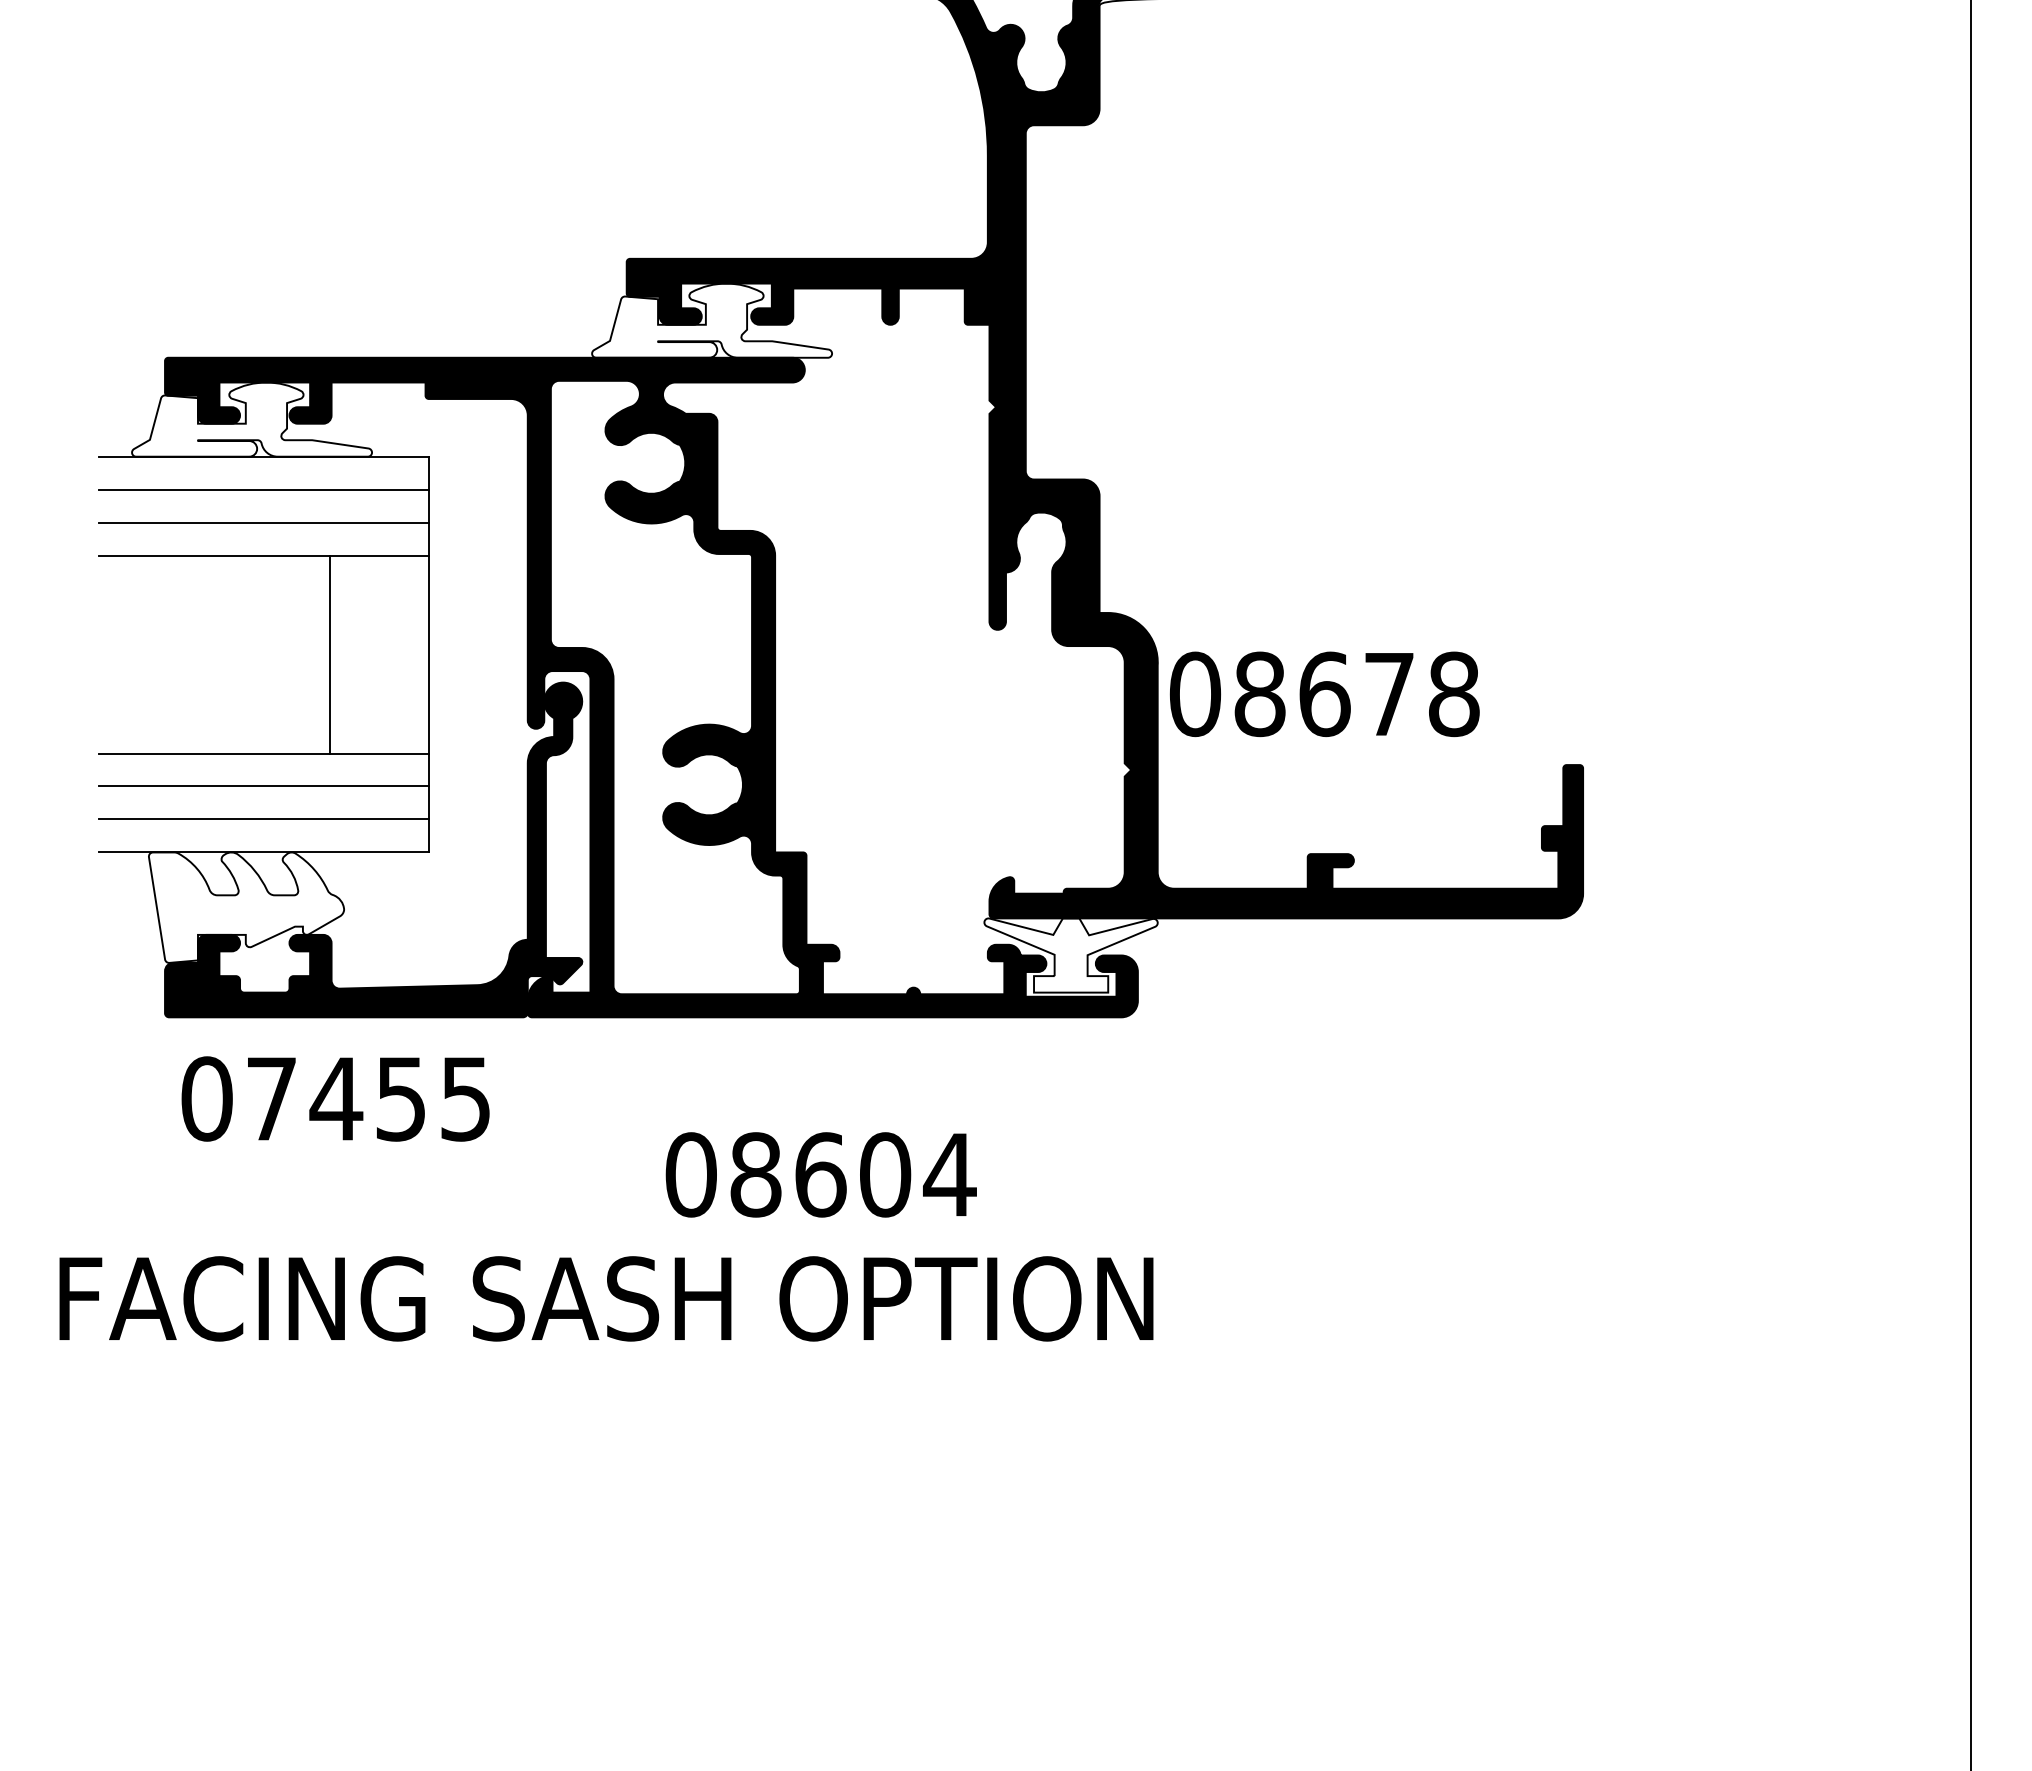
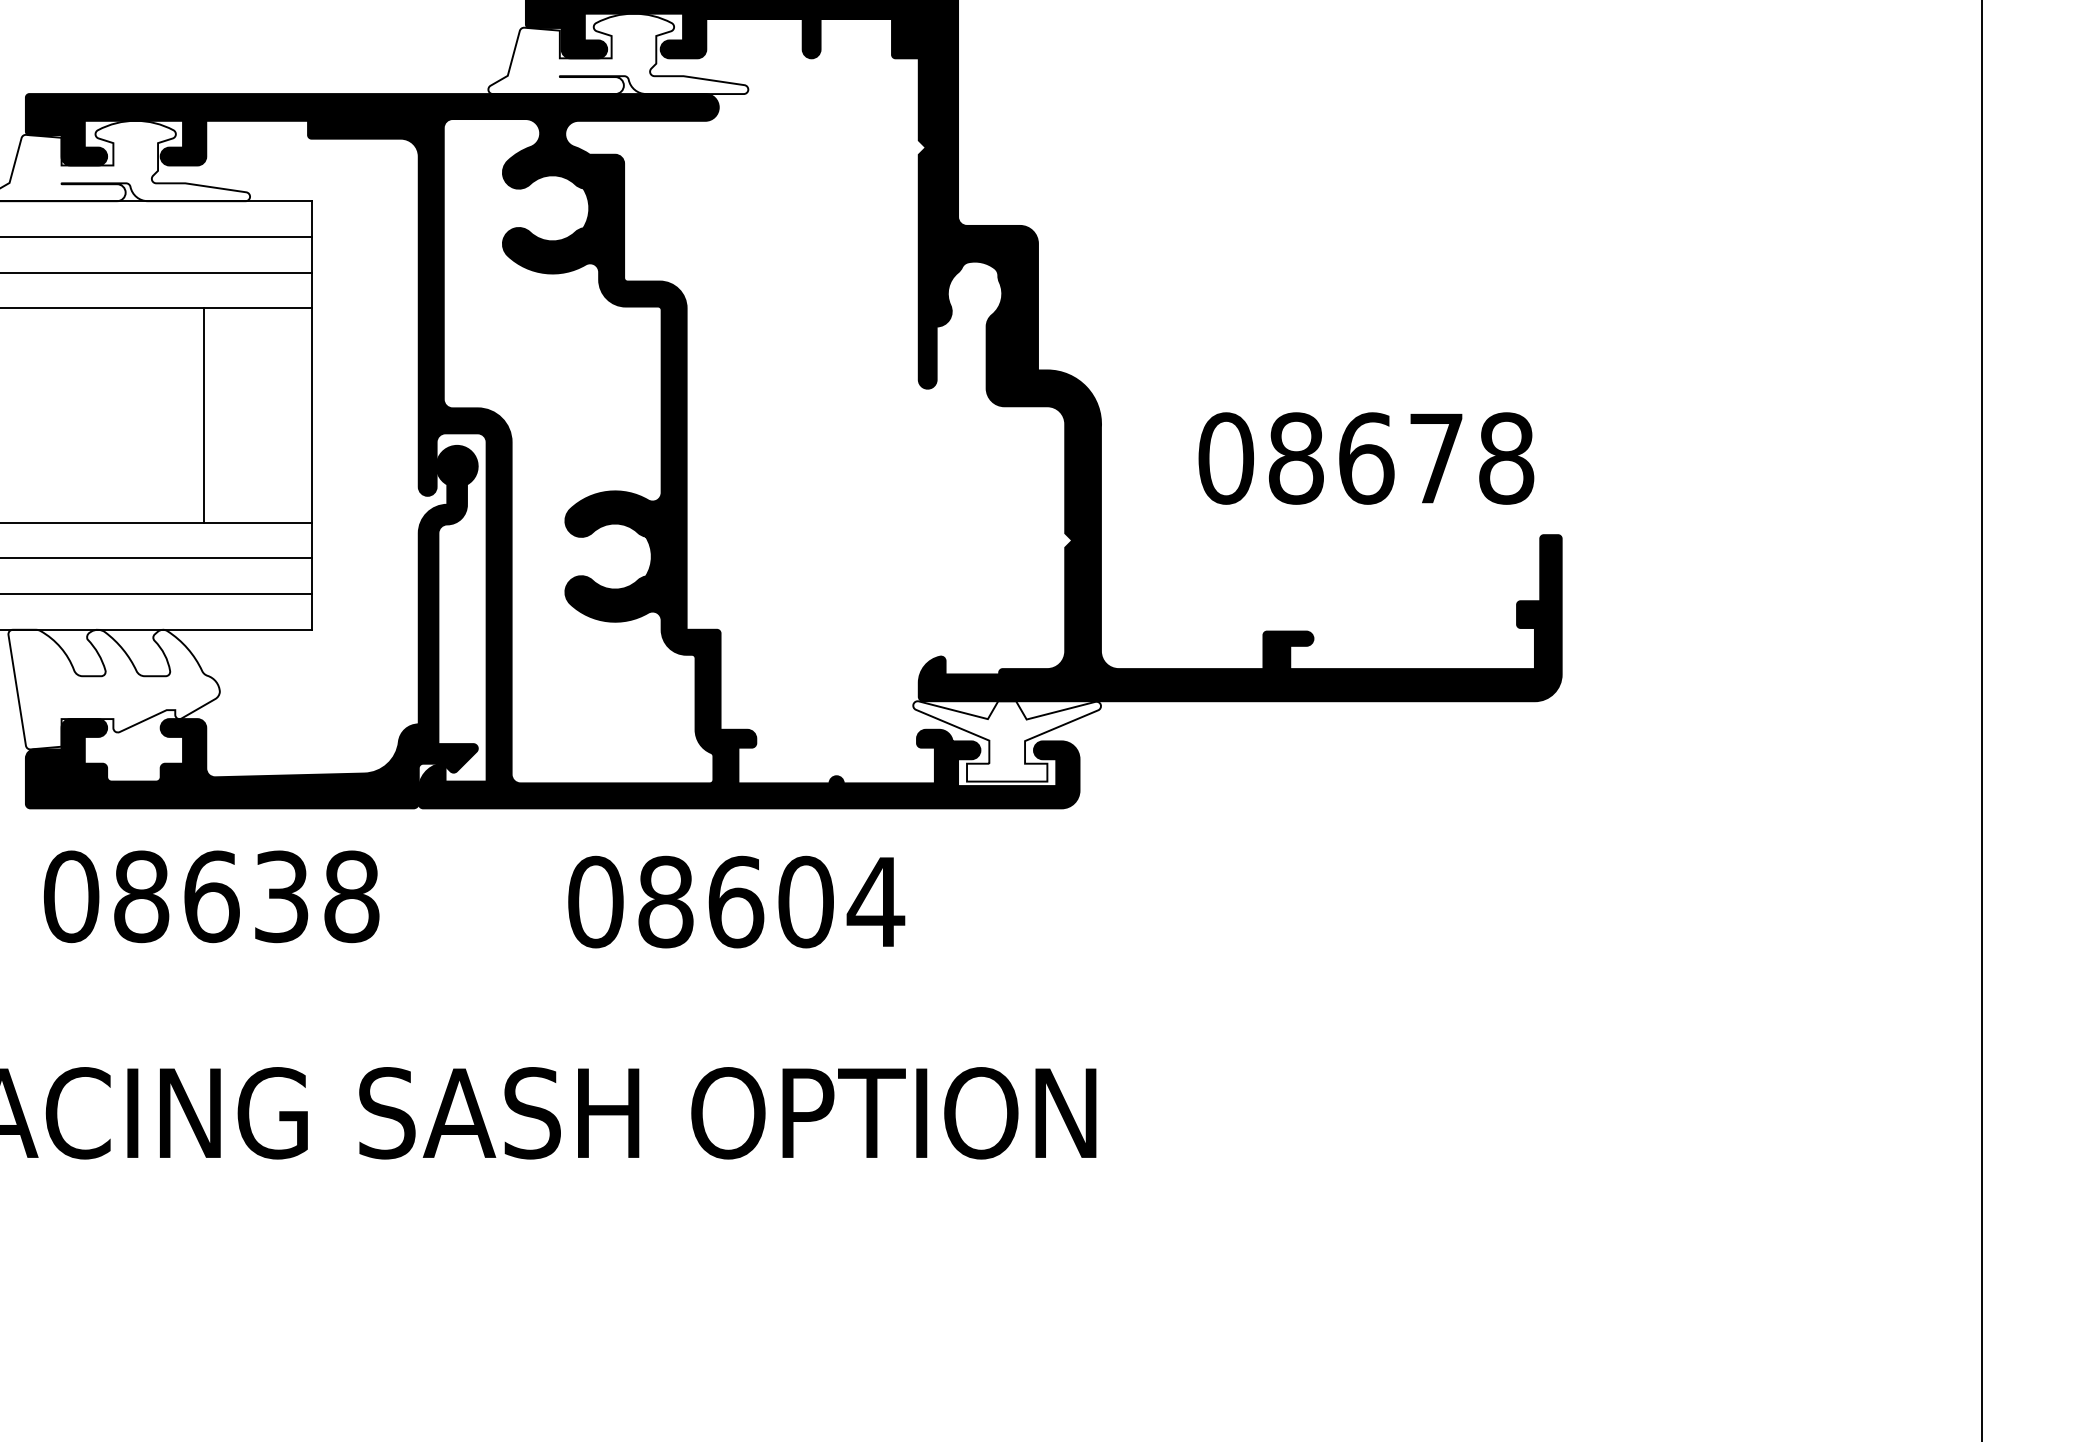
text: (1324, 694) -> (1366, 458), moved
text: (368, 1098) -> (246, 896), 07455 -> 08638
text: (820, 1174) -> (735, 901), moved

